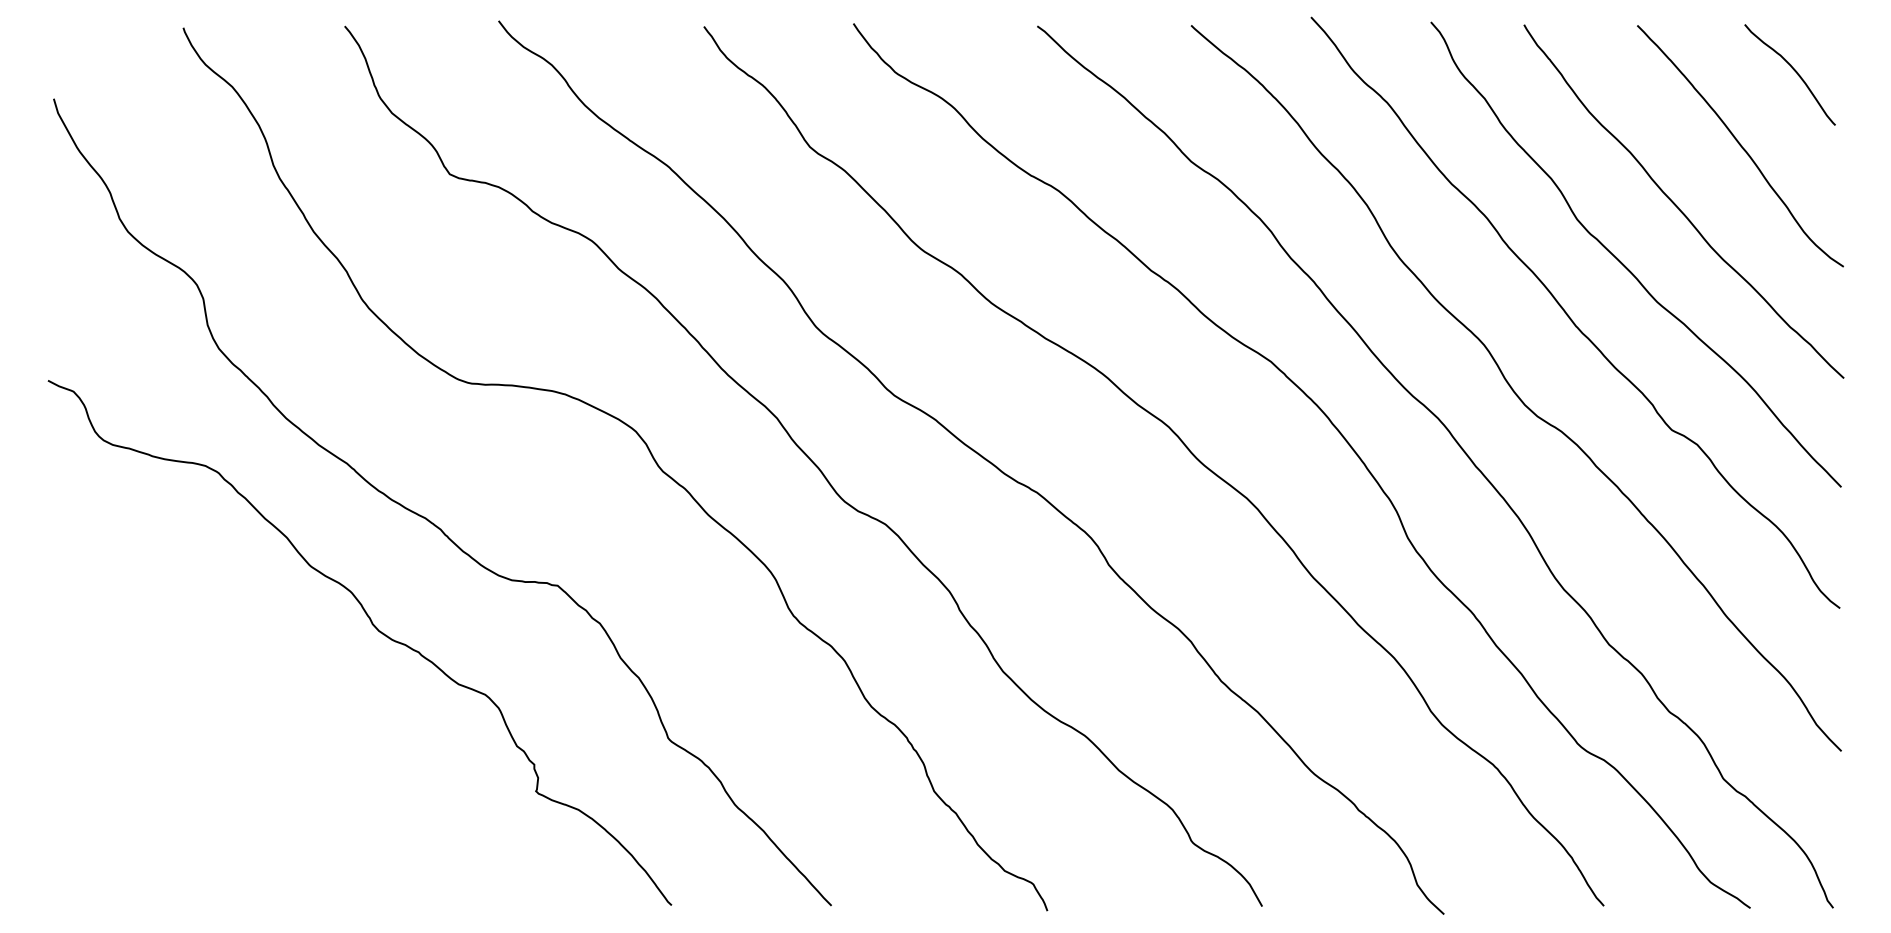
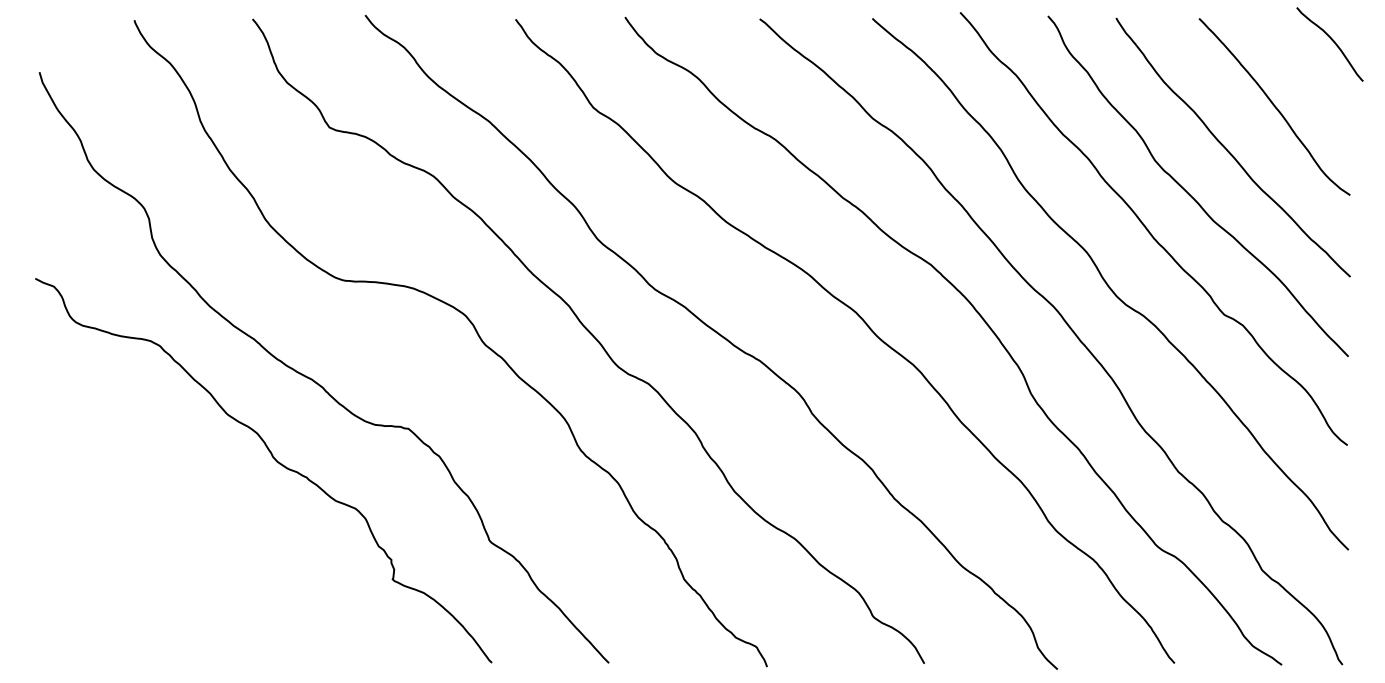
curve: (1793, 70) -> (1332, 41), moved

